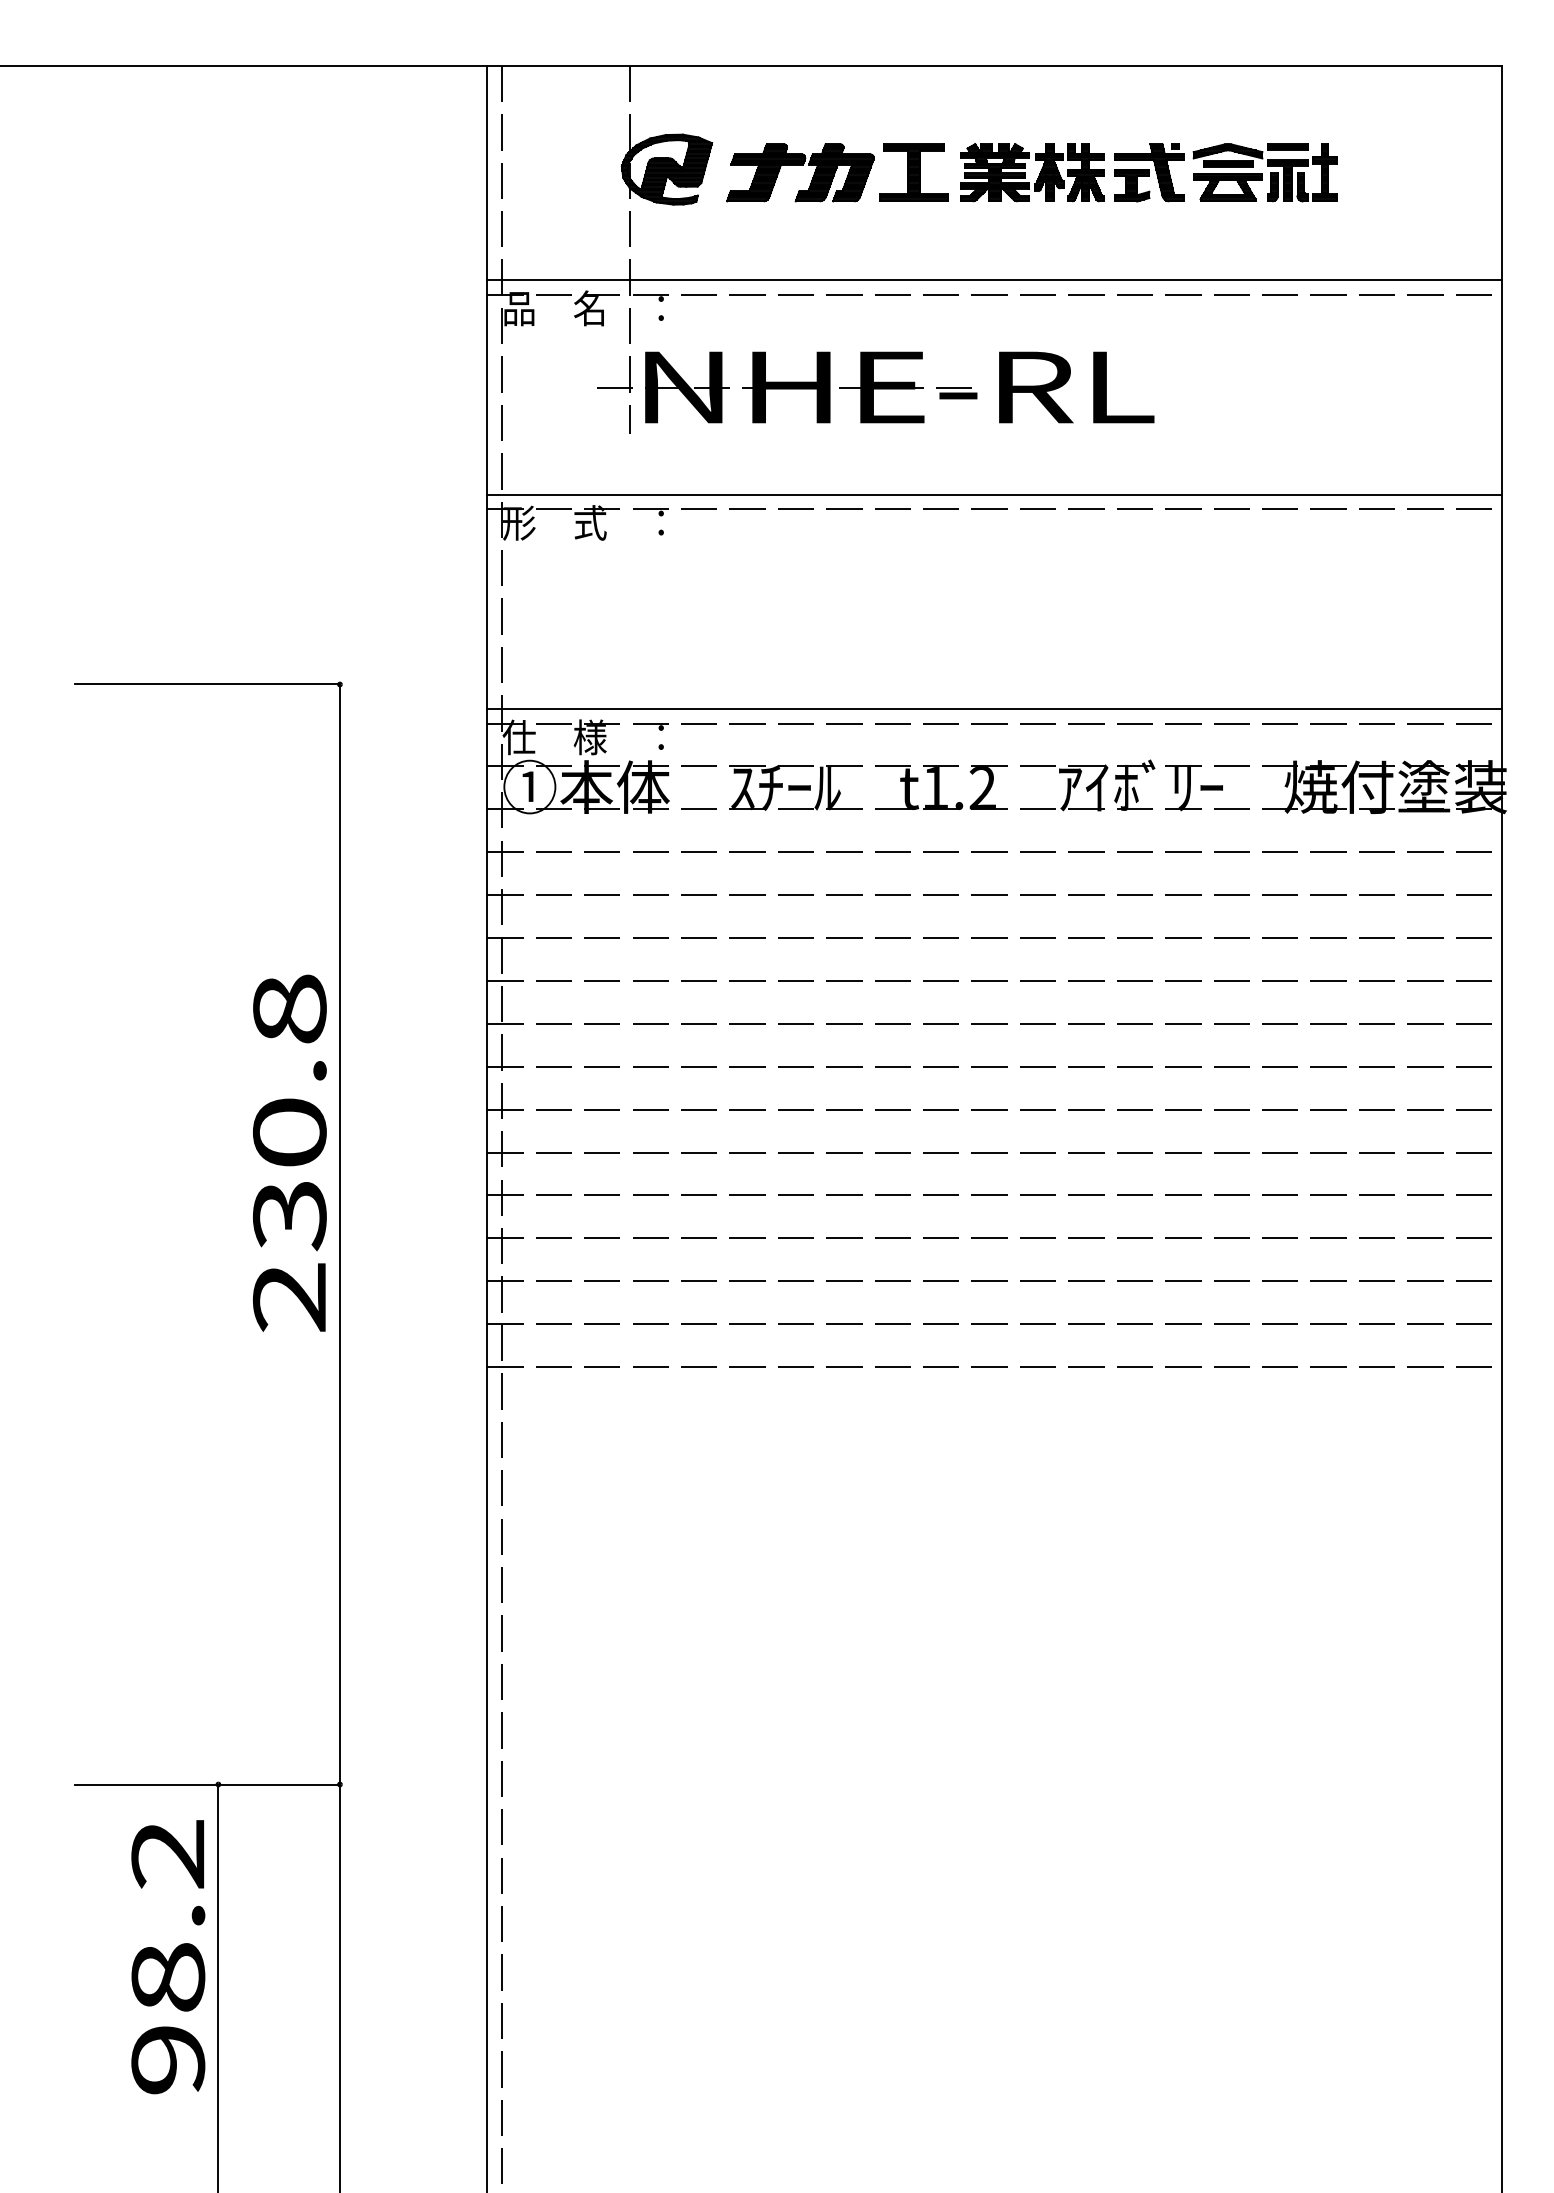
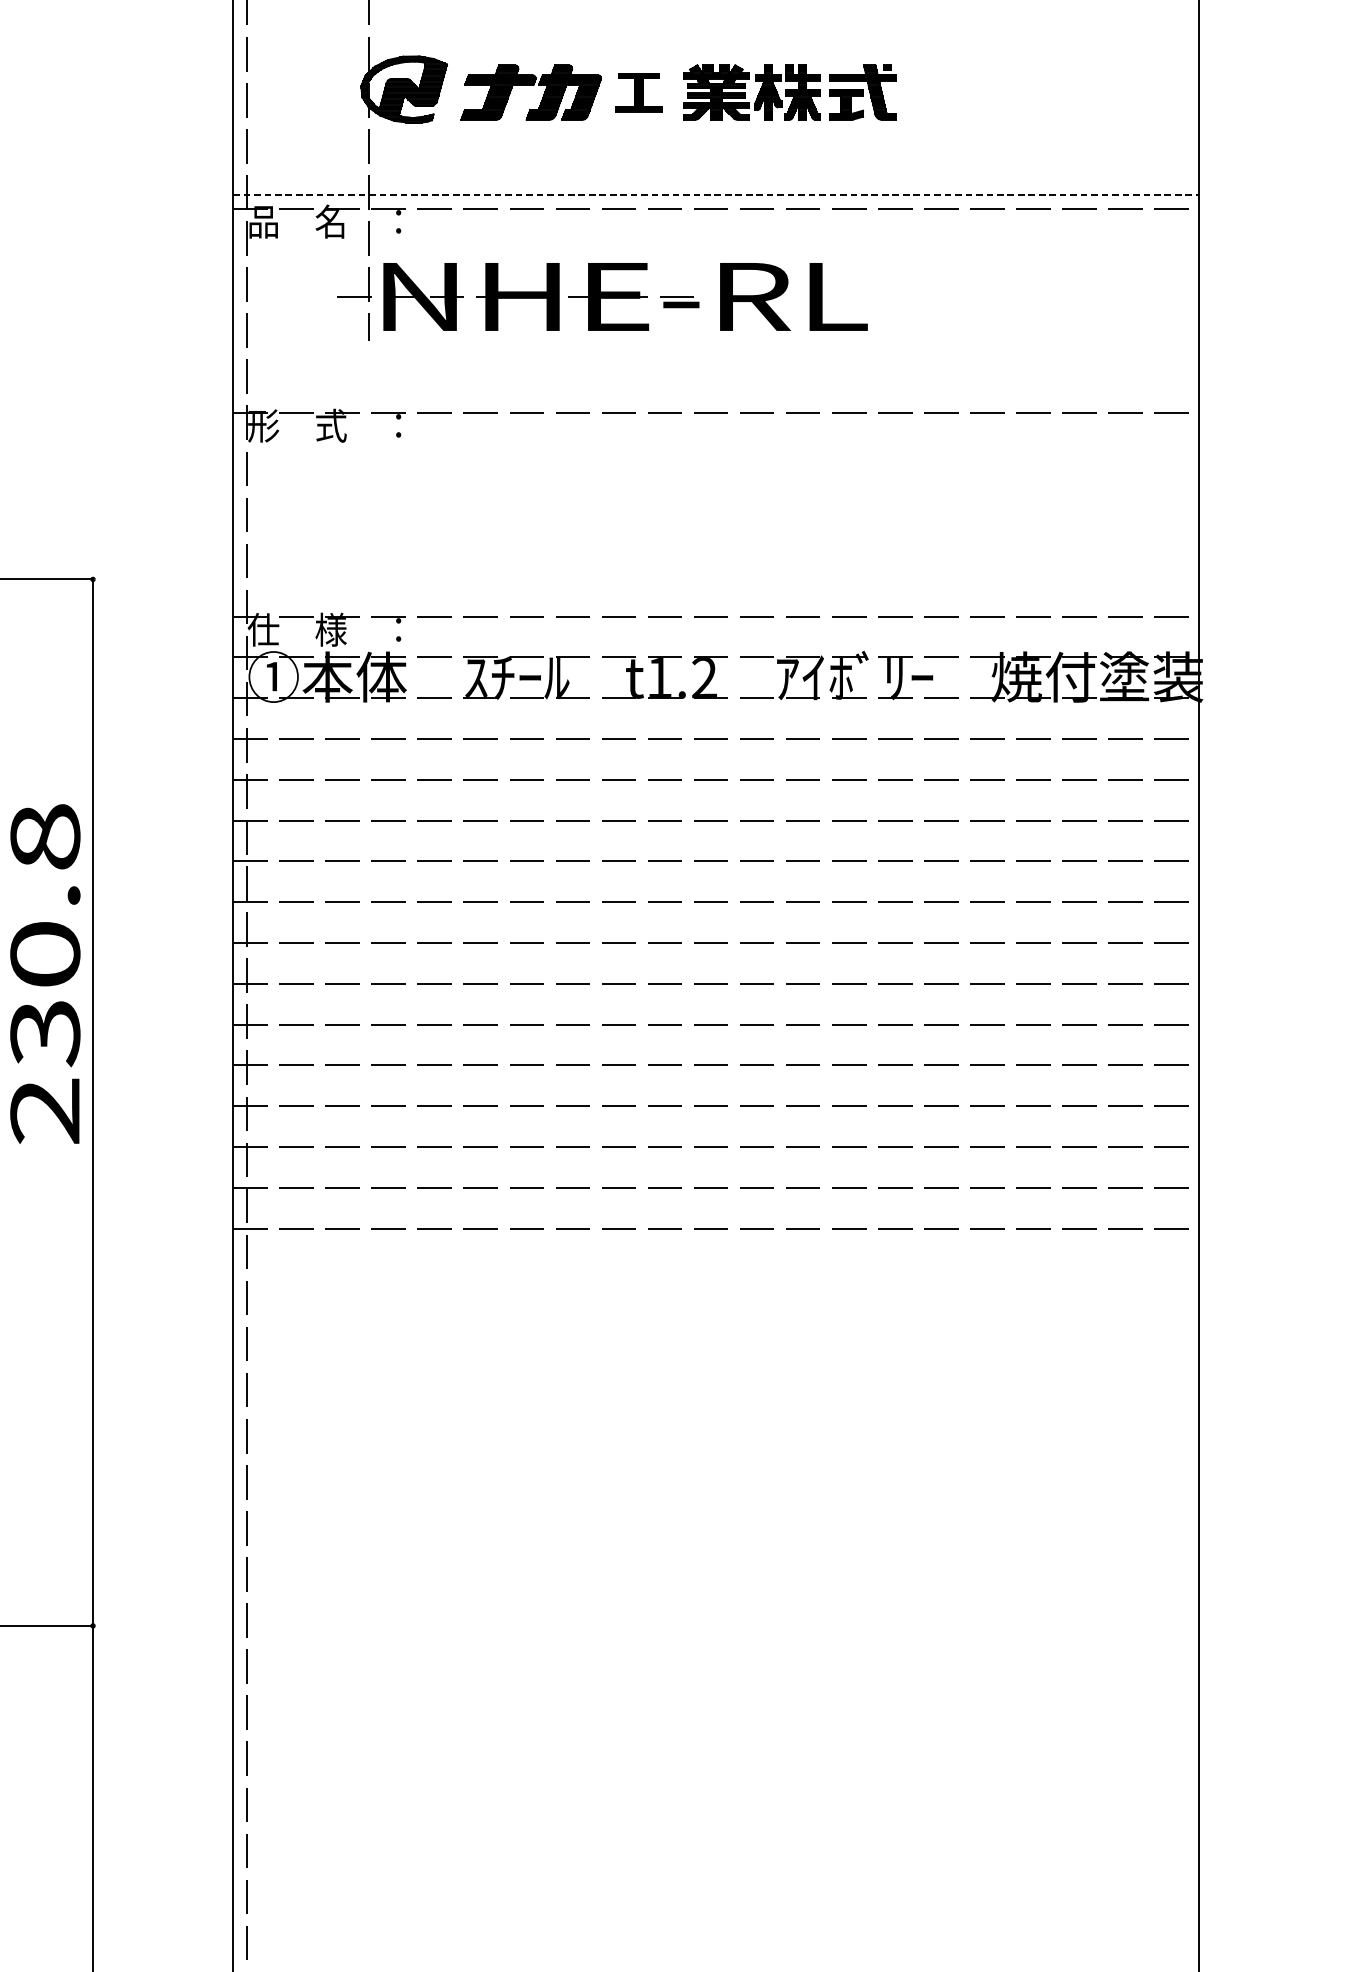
part: (913, 172) -> (638, 92), size x0.7
part: (1264, 172) -> (972, 92), removed
line: (994, 280) -> (715, 195), solid -> dashed
line: (994, 494) -> (715, 398), removed
line: (994, 709) -> (715, 603), removed
text: (289, 1152) -> (45, 973), moved

